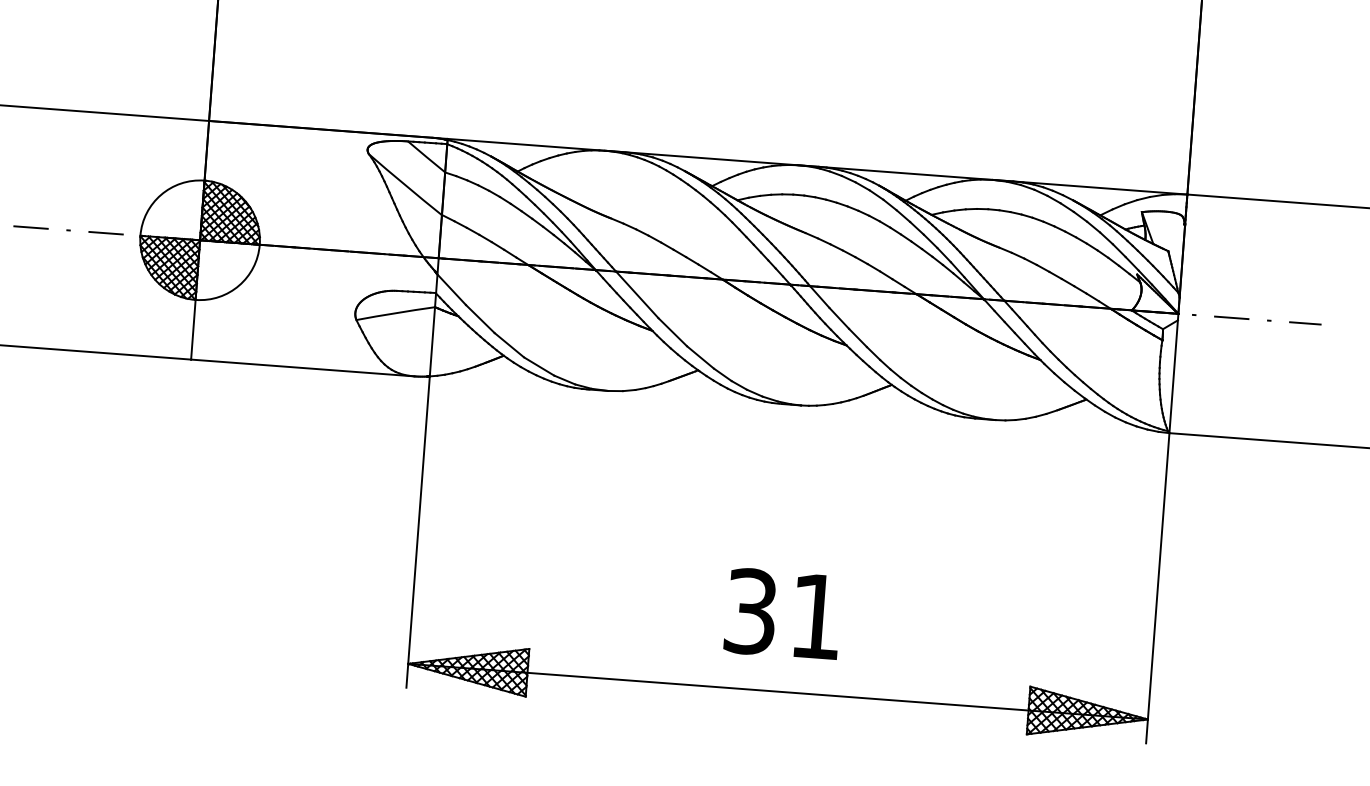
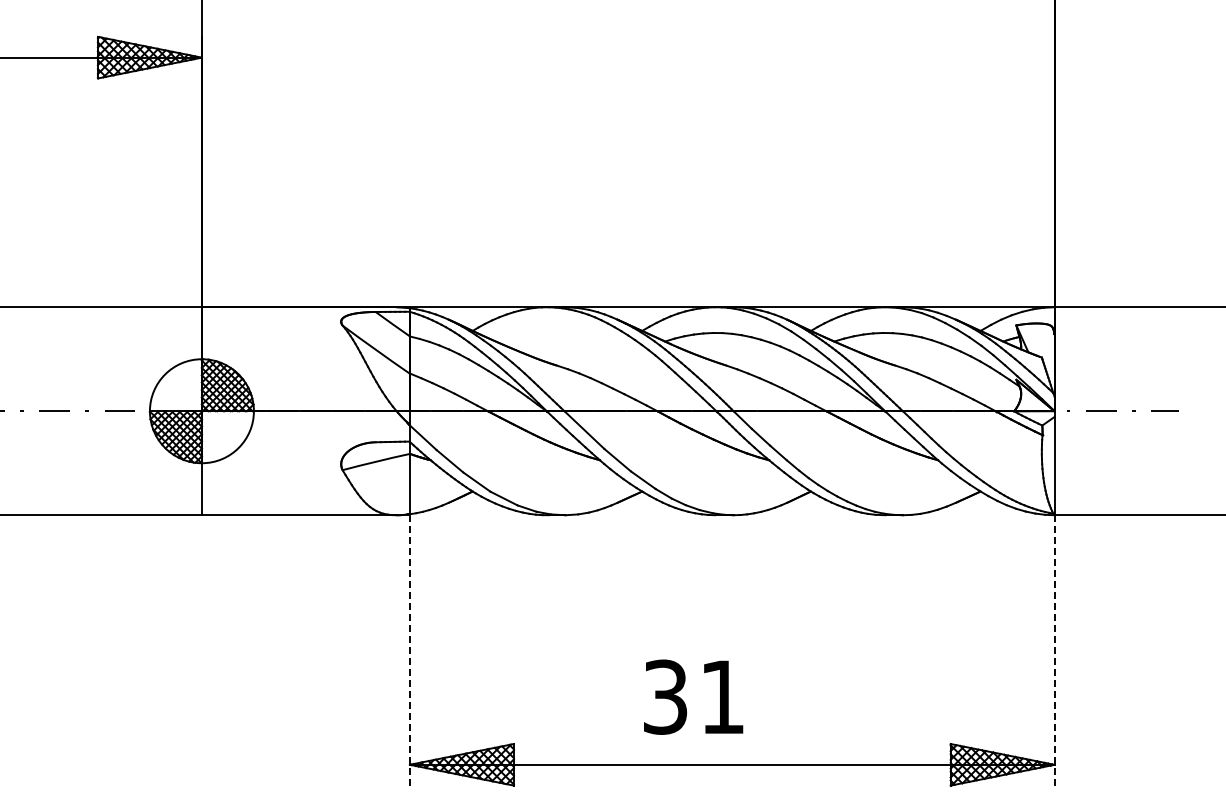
line: (417, 532) -> (409, 650), solid -> dashed
line: (1157, 587) -> (1054, 649), solid -> dashed
text: (783, 613) -> (693, 696), moved

